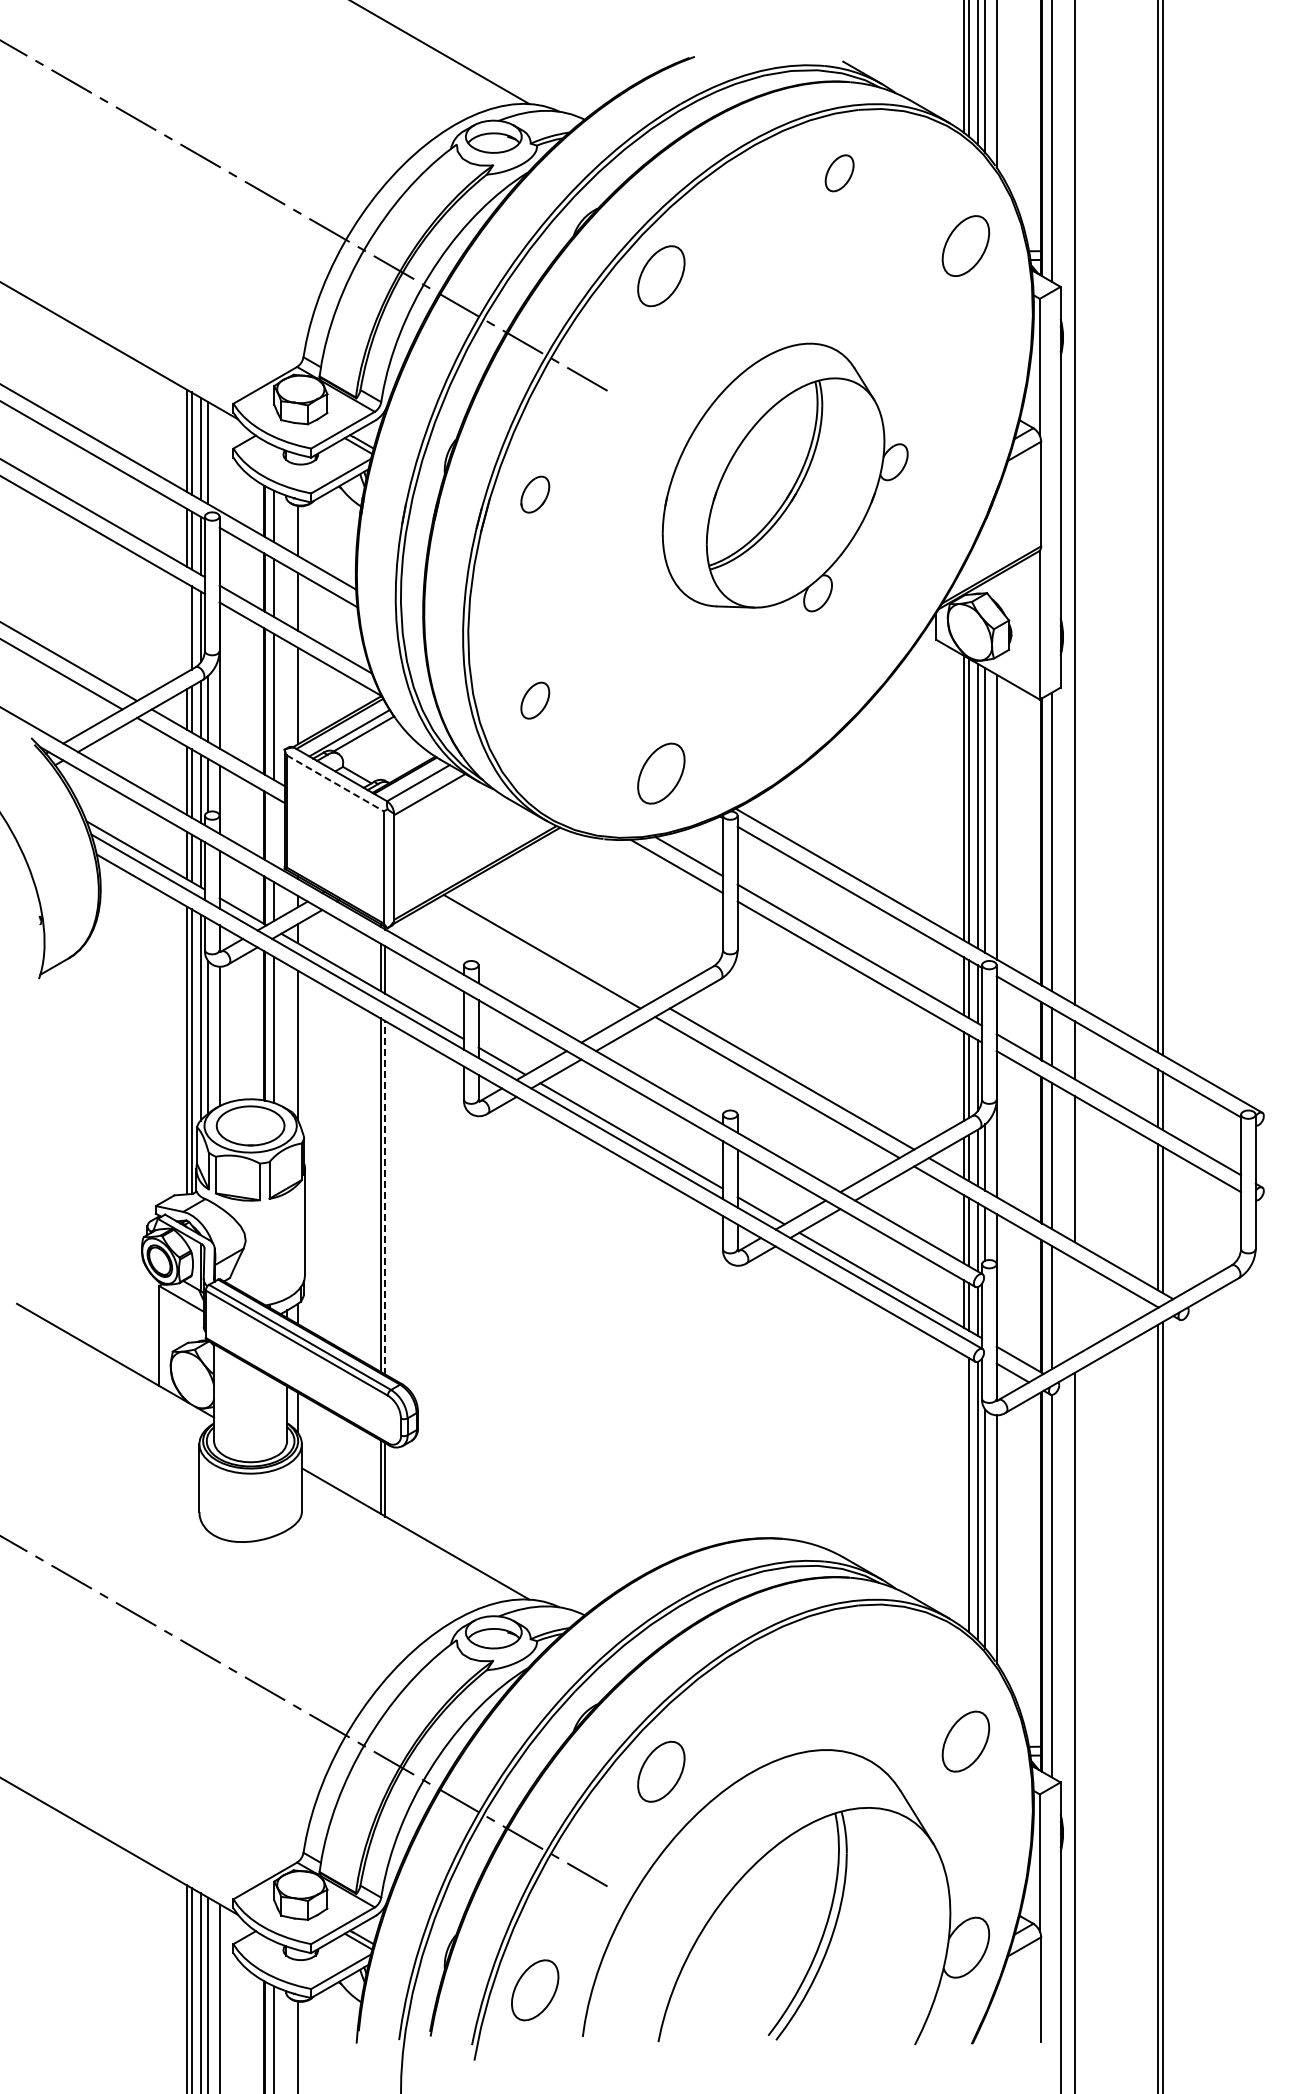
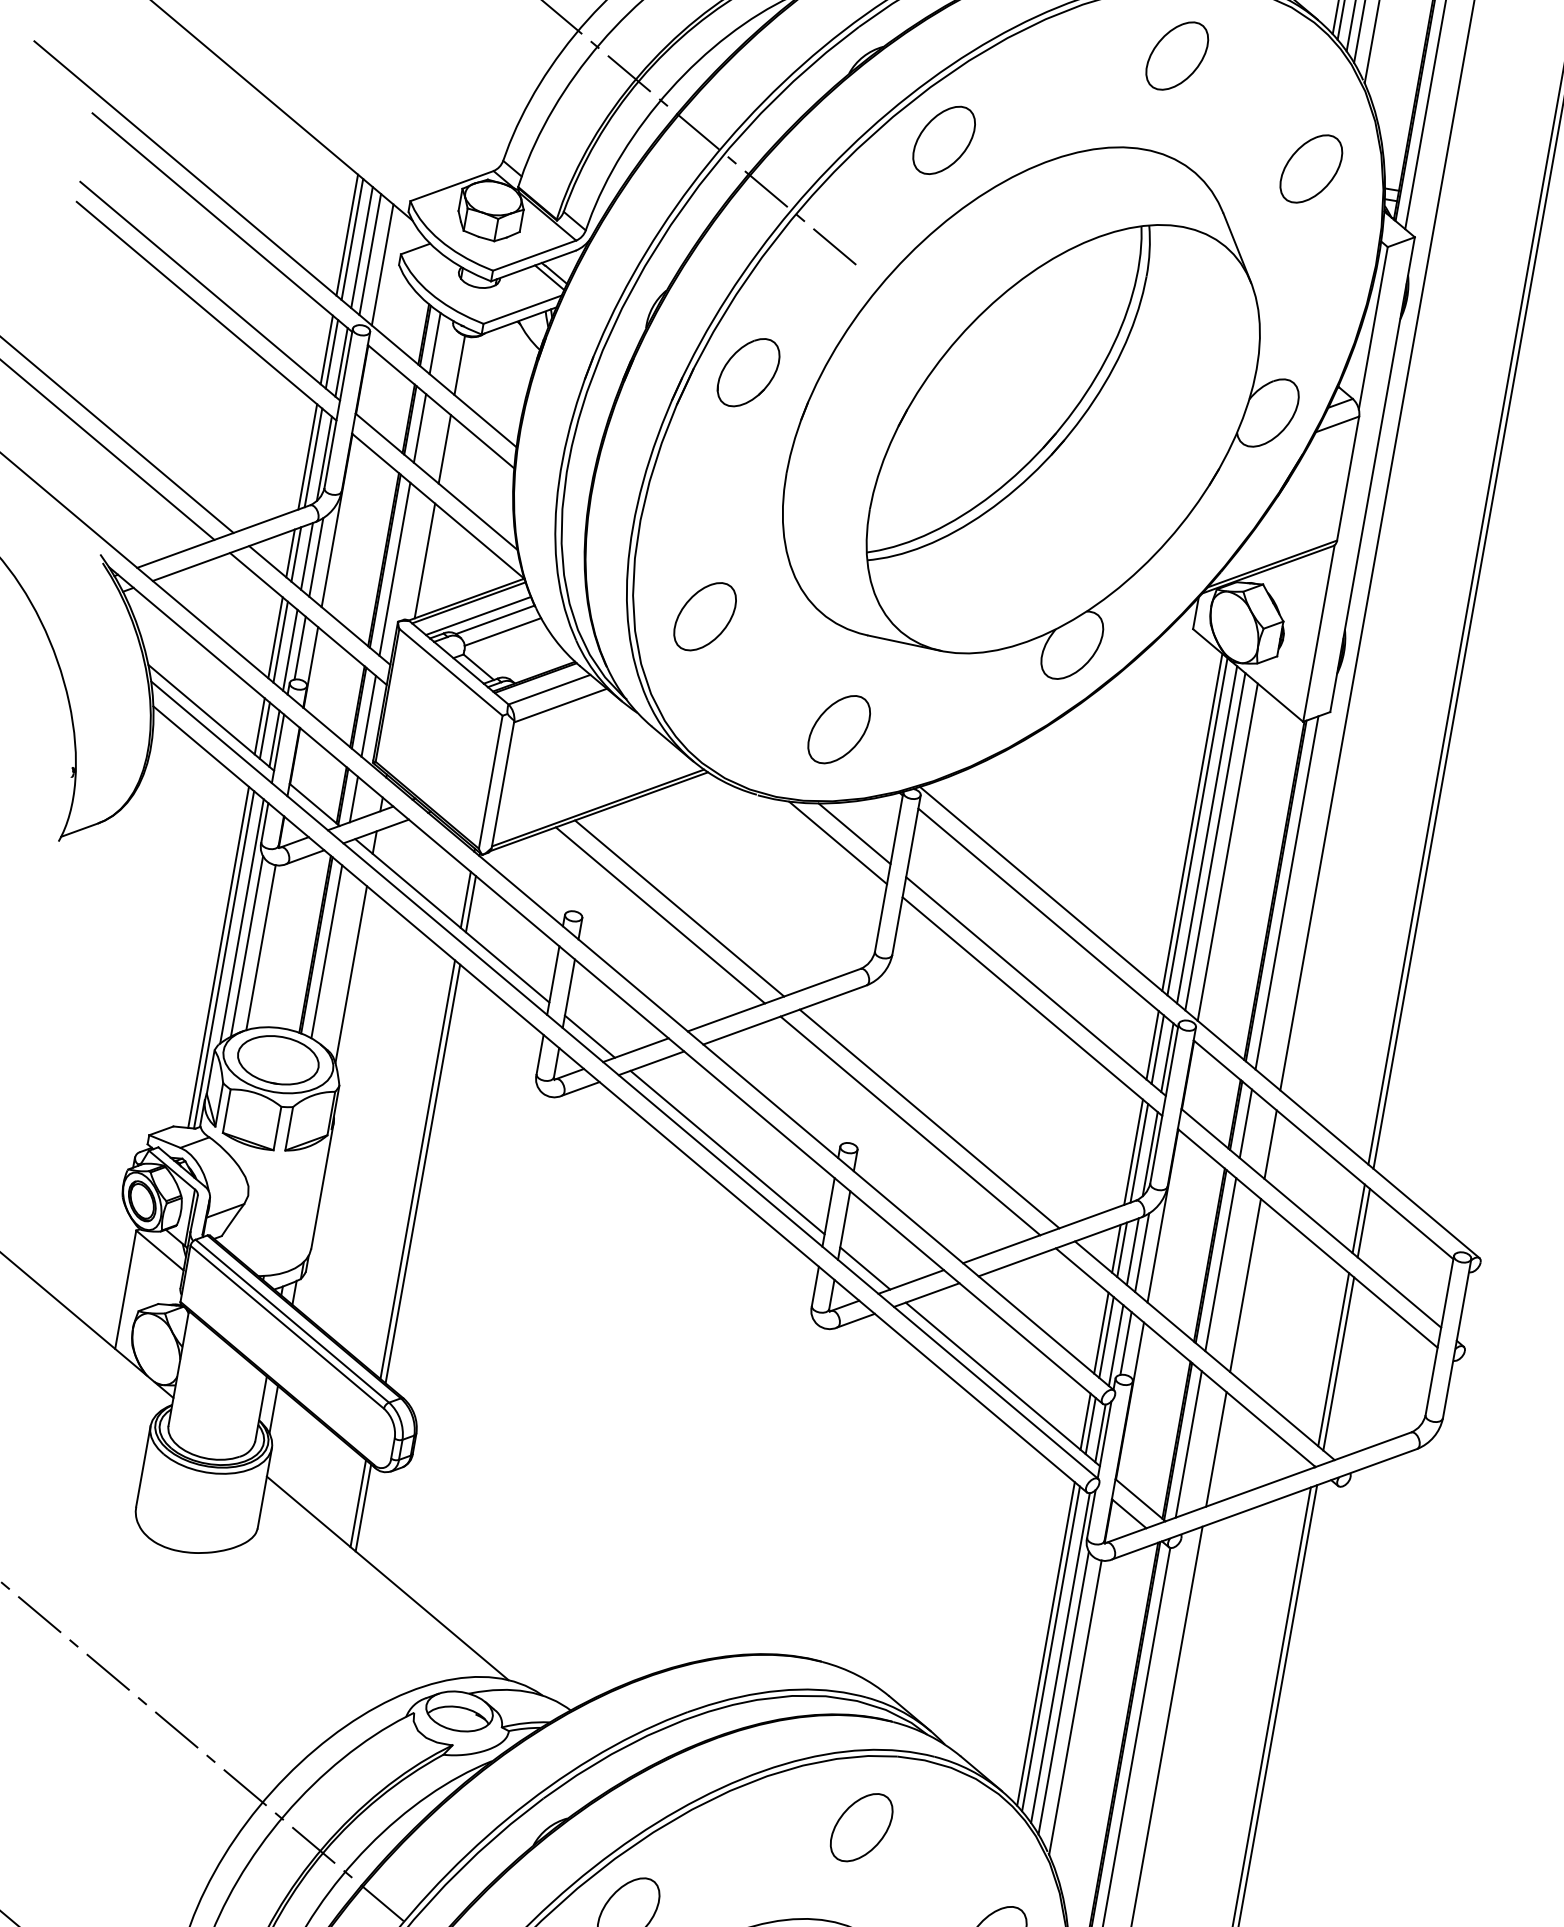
part: (839, 173) -> (1176, 56), size x1.67
line: (220, 459) -> (383, 264), added
part: (785, 477) -> (1048, 405), size x1.67
part: (535, 494) -> (749, 372), size x1.67
line: (186, 627) -> (307, 456), added
part: (535, 700) -> (705, 616), size x1.67
line: (371, 742) -> (502, 631), added
line: (335, 783) -> (451, 672), dashed -> solid
line: (274, 831) -> (368, 716), added
line: (556, 943) -> (679, 908), added
line: (385, 1197) -> (423, 1173), dashed -> solid
line: (1074, 1307) -> (1215, 1449), added
line: (963, 1491) -> (1045, 1643), added
part: (839, 1668) -> (861, 1827), added

